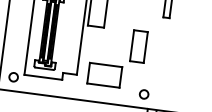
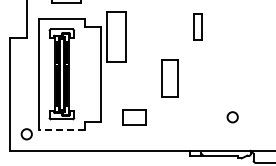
part: (105, 75) -> (134, 117), size x0.6
line: (43, 77) -> (61, 129), solid -> dashed
circle: (143, 94) -> (232, 117), moved

